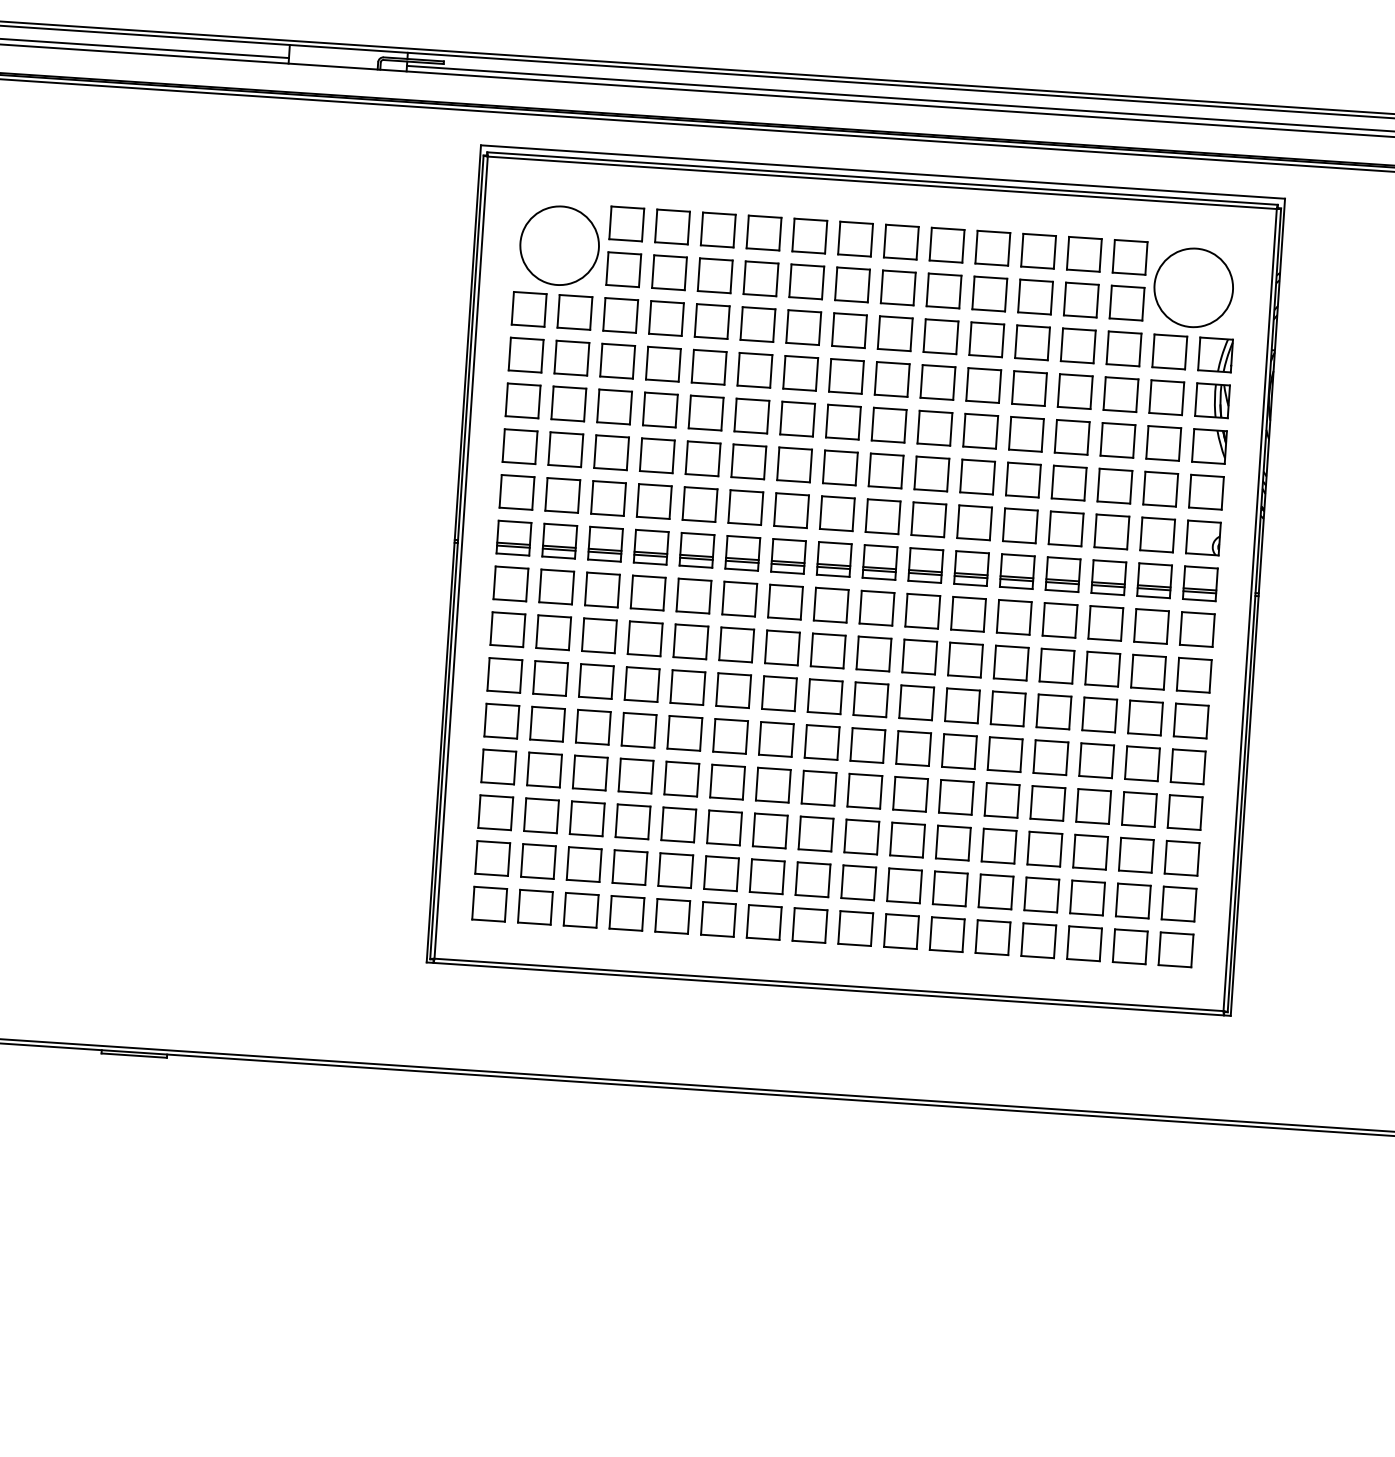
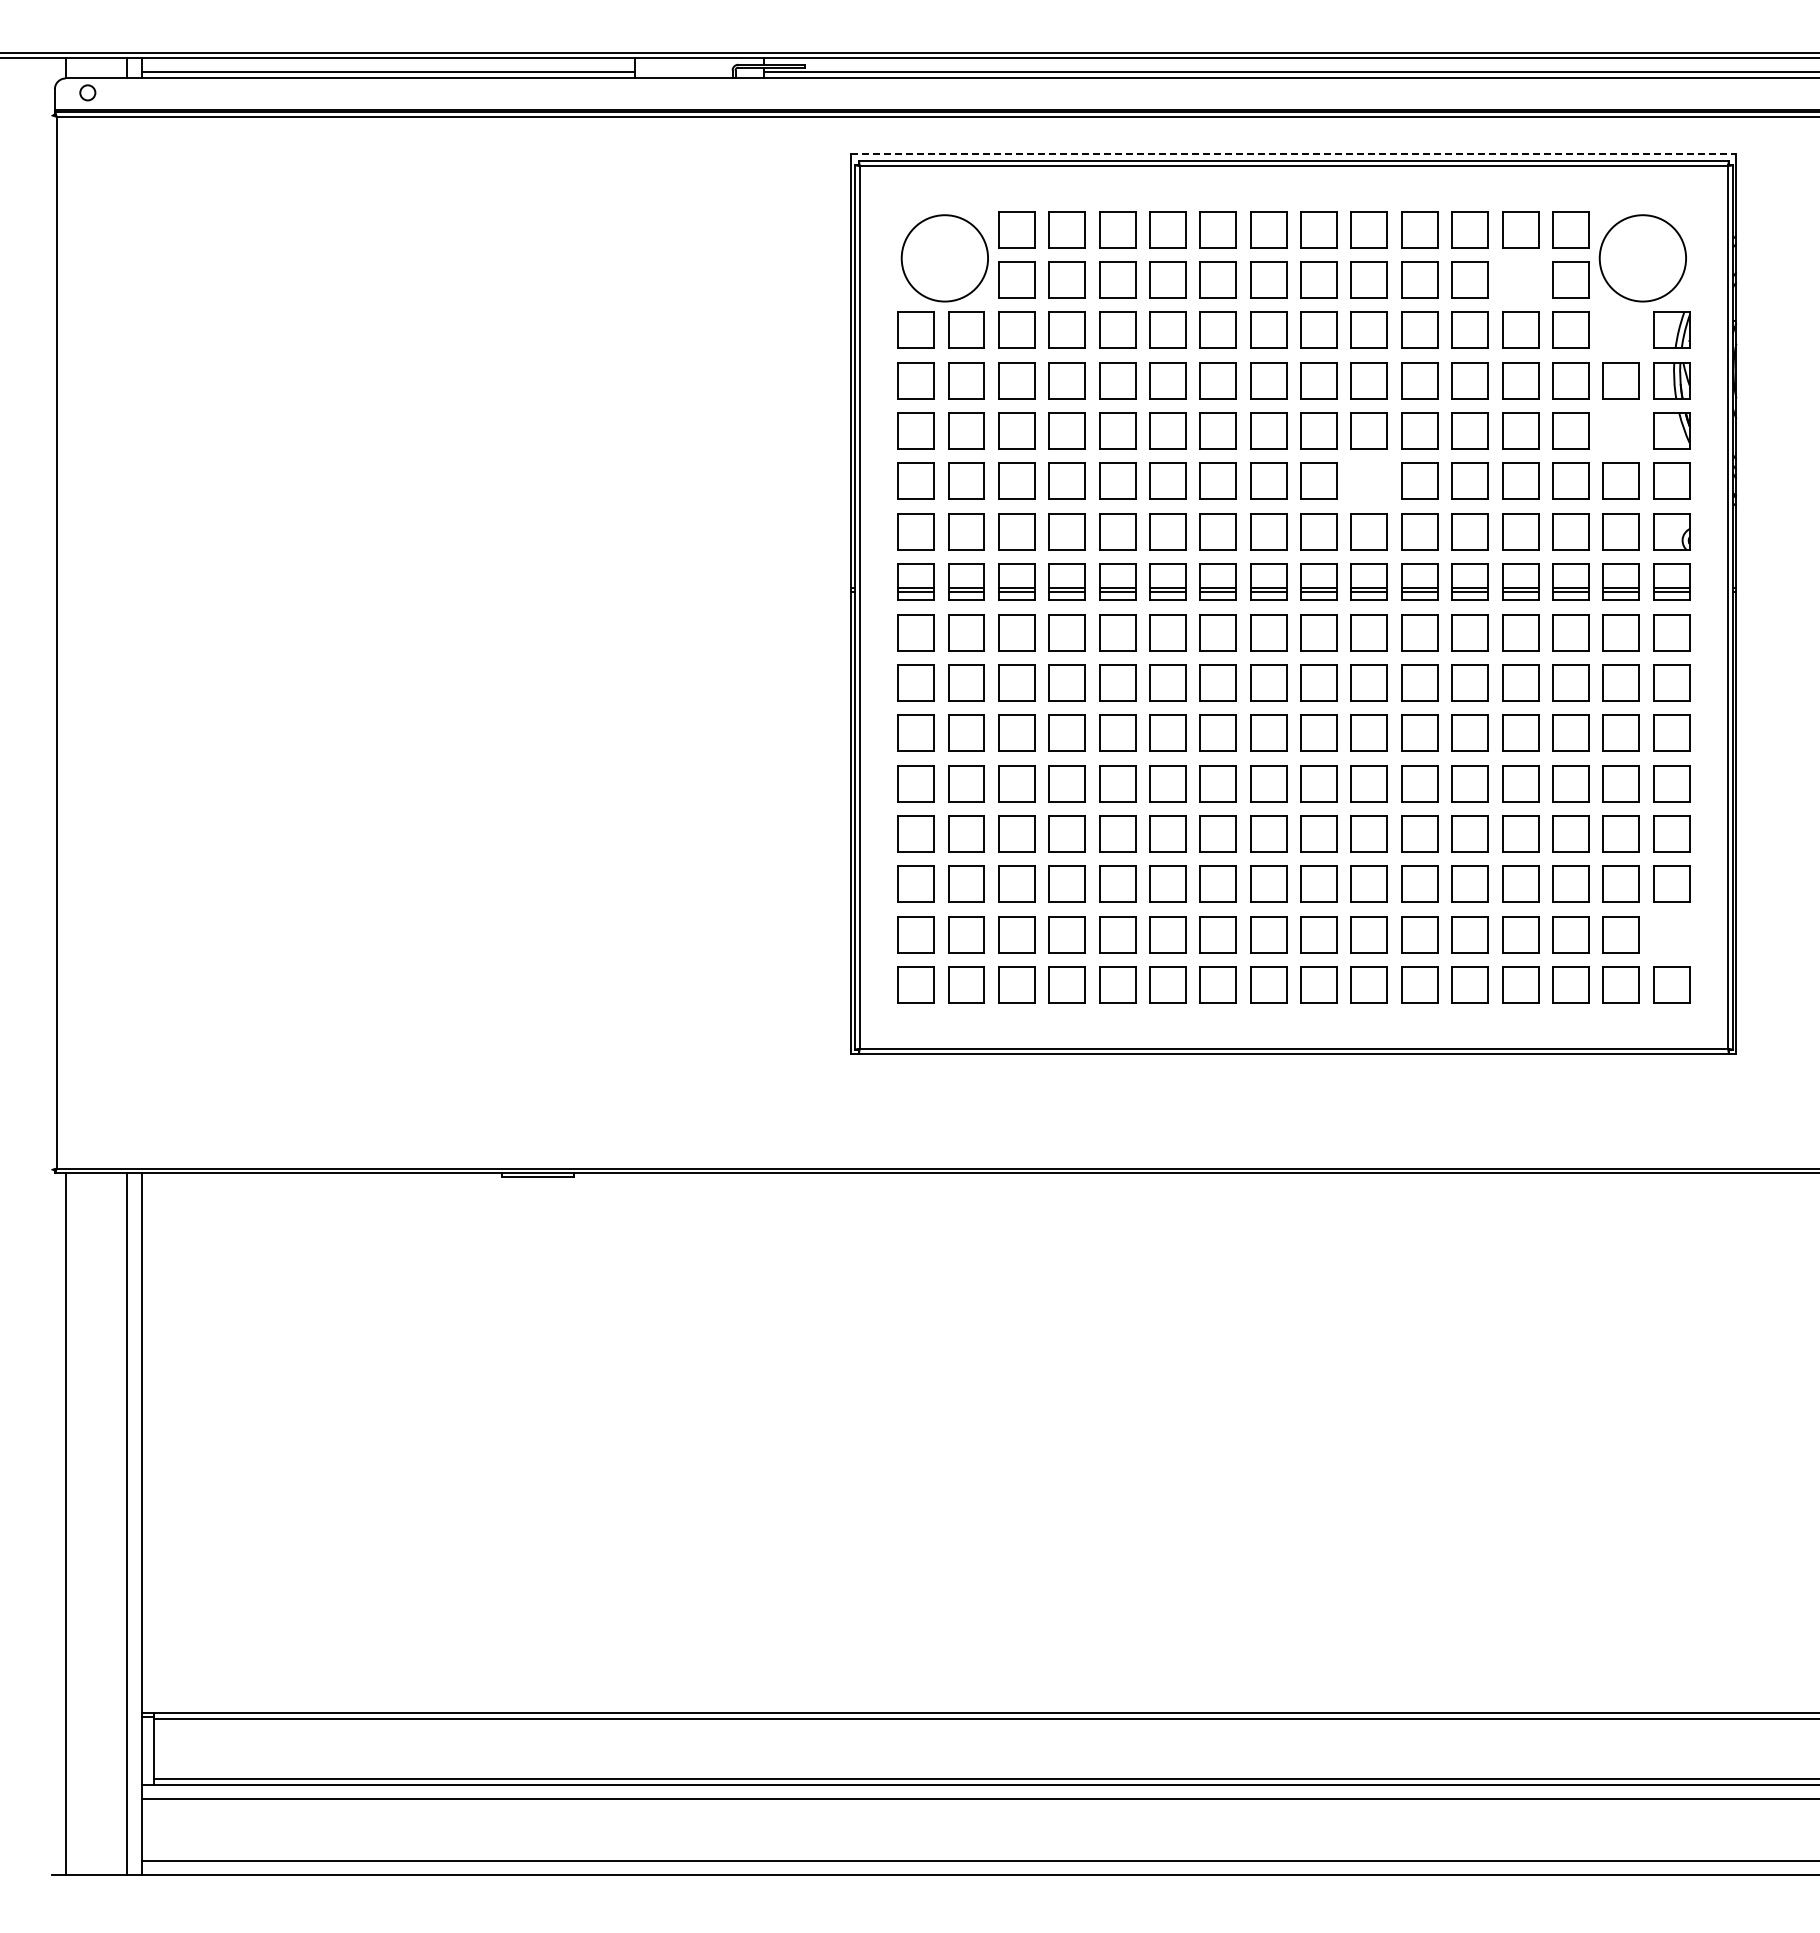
line: (882, 172) -> (1293, 154), solid -> dashed
part: (1081, 299) -> (1520, 279), removed
part: (1169, 351) -> (1620, 329), removed
part: (1163, 442) -> (1620, 430), removed
part: (931, 473) -> (1368, 480), removed
part: (1178, 903) -> (1671, 934), removed

